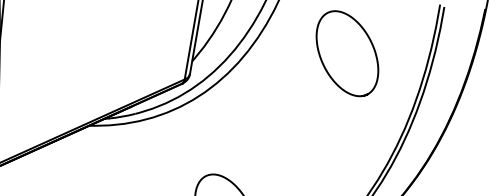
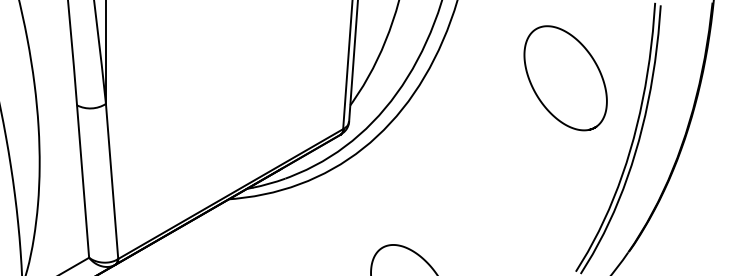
curve: (324, 65) -> (538, 95), moved

